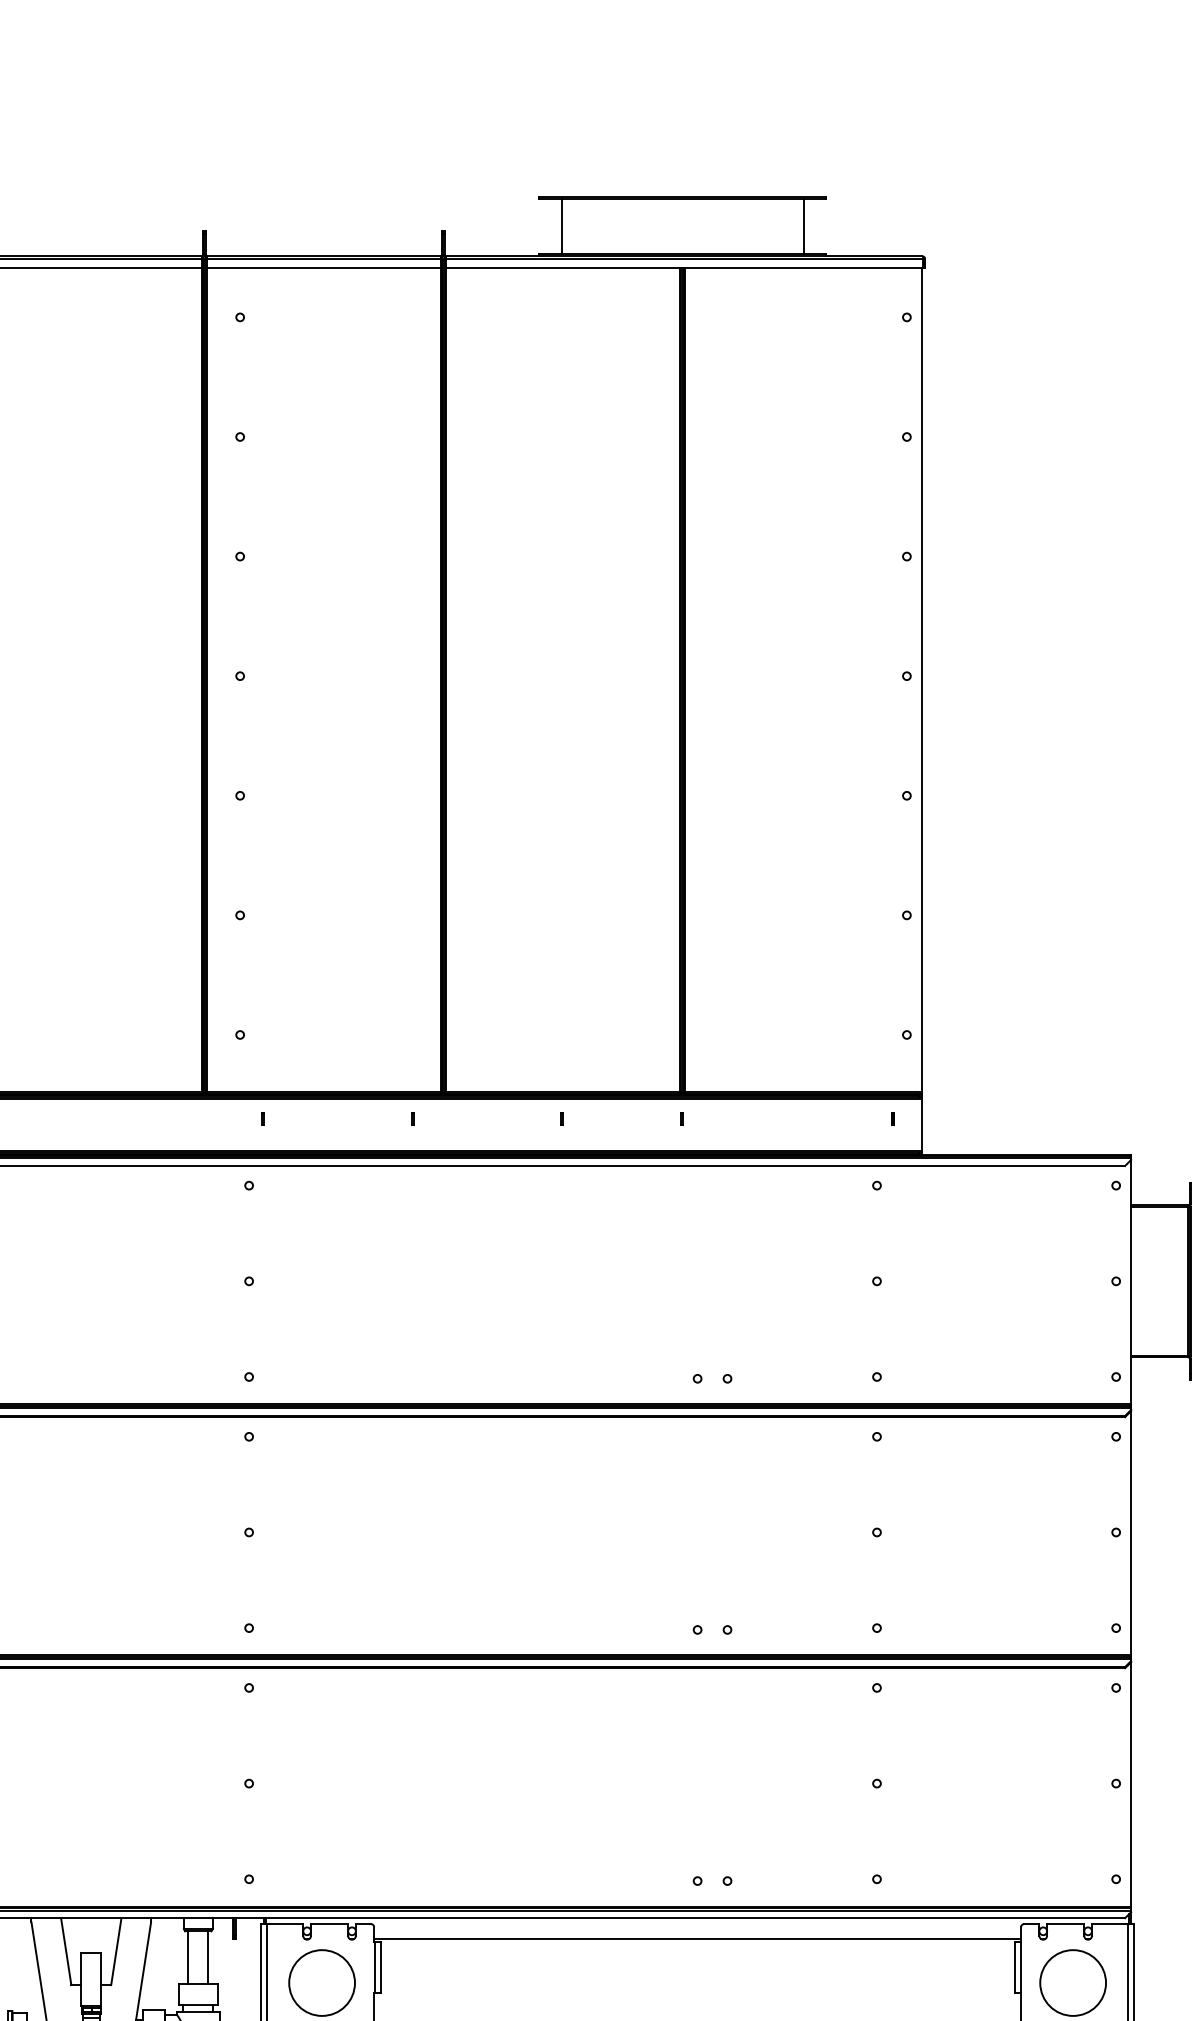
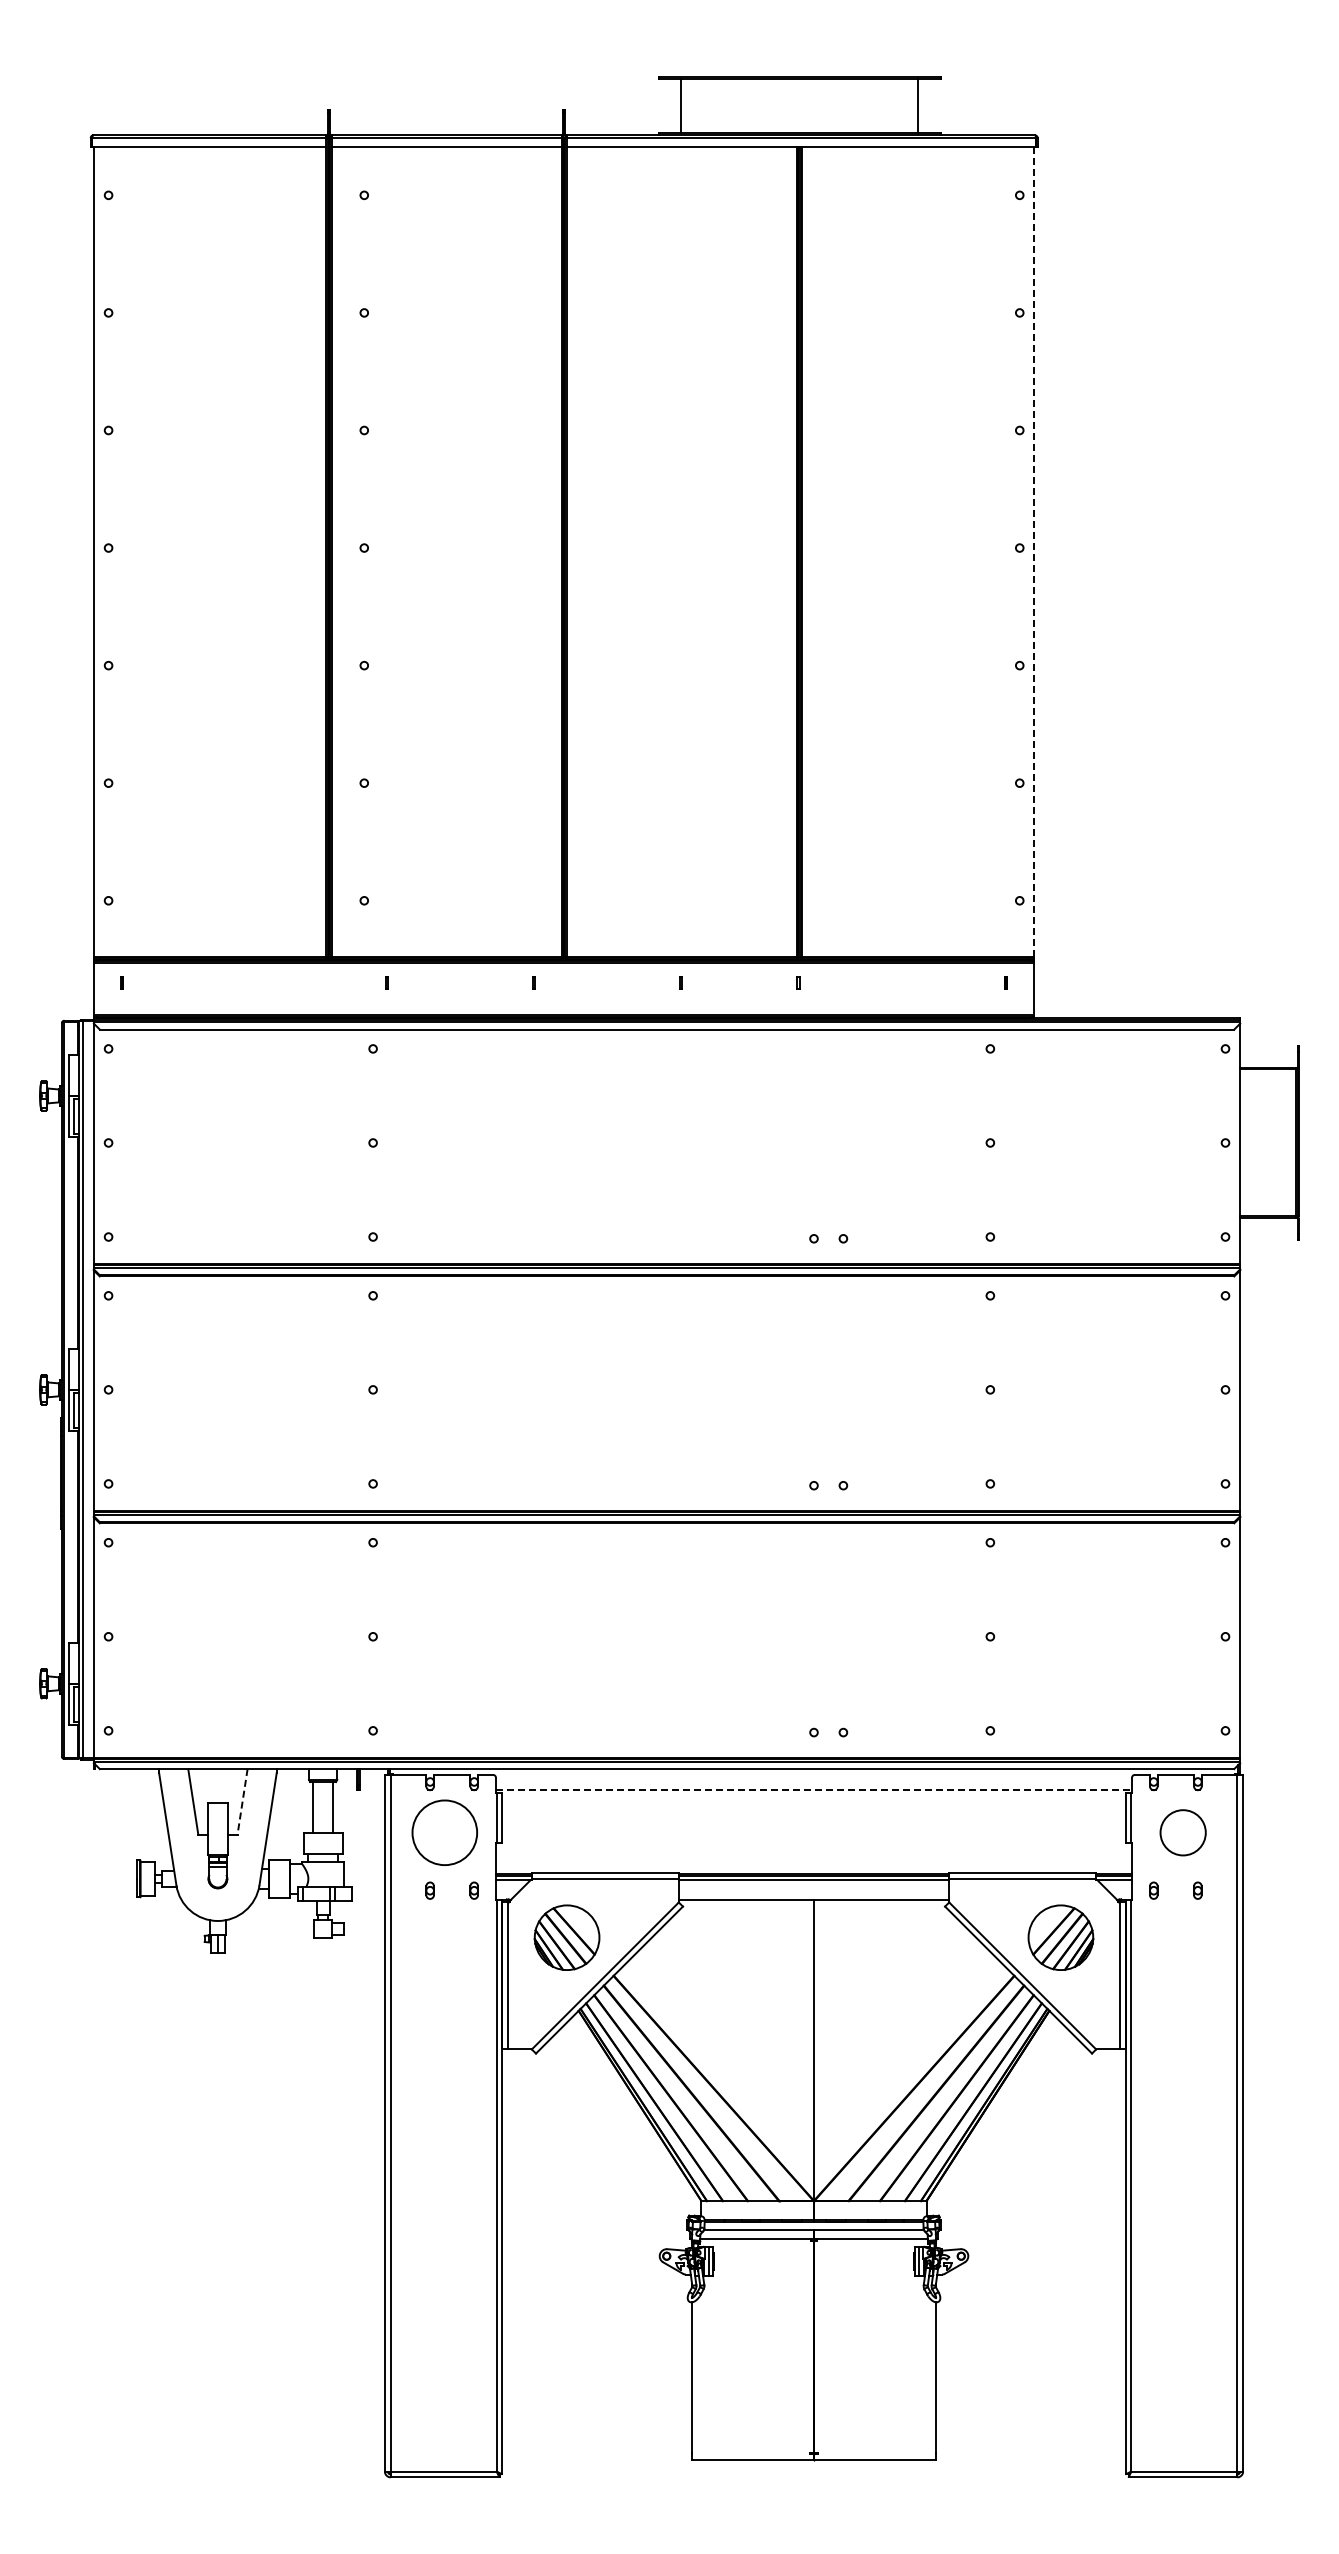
line: (921, 680) -> (1034, 552), solid -> dashed
line: (698, 1938) -> (814, 1789), solid -> dashed
line: (116, 1952) -> (242, 1802), solid -> dashed
circle: (1072, 1982) -> (1182, 1832), size x0.7

